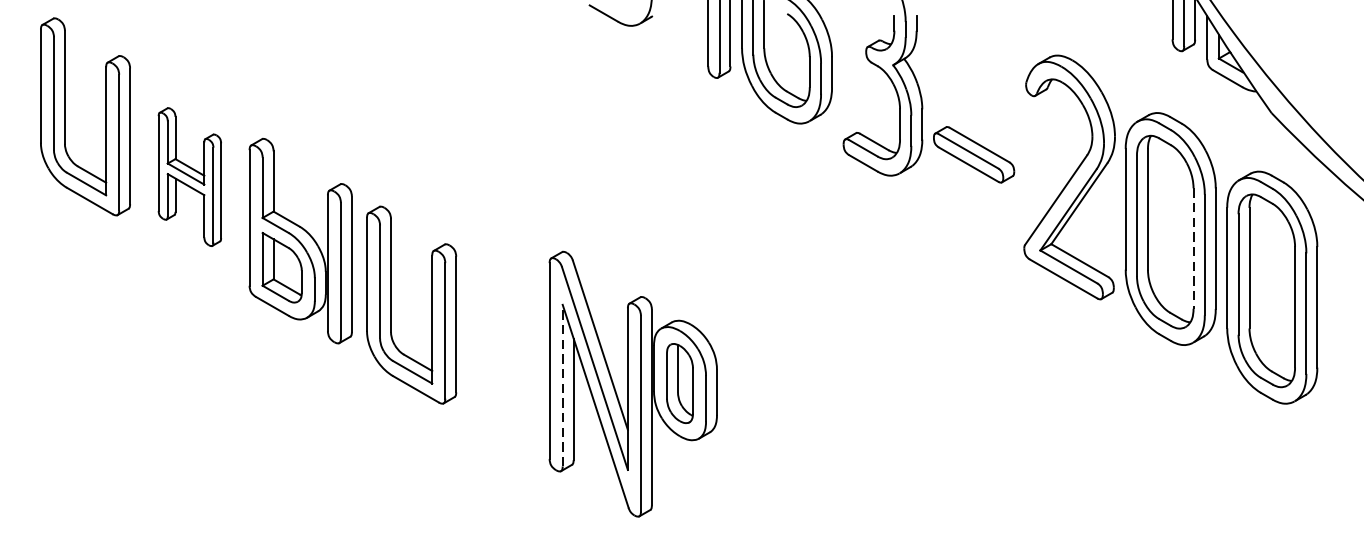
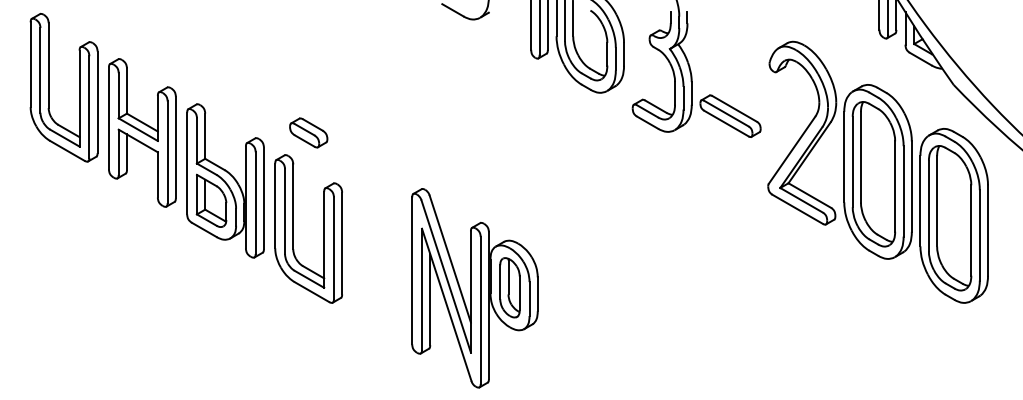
part: (190, 176) -> (142, 132), size x1.43
part: (411, 176) -> (308, 132), added
line: (1193, 249) -> (895, 187), dashed -> solid
line: (563, 385) -> (422, 289), dashed -> solid

